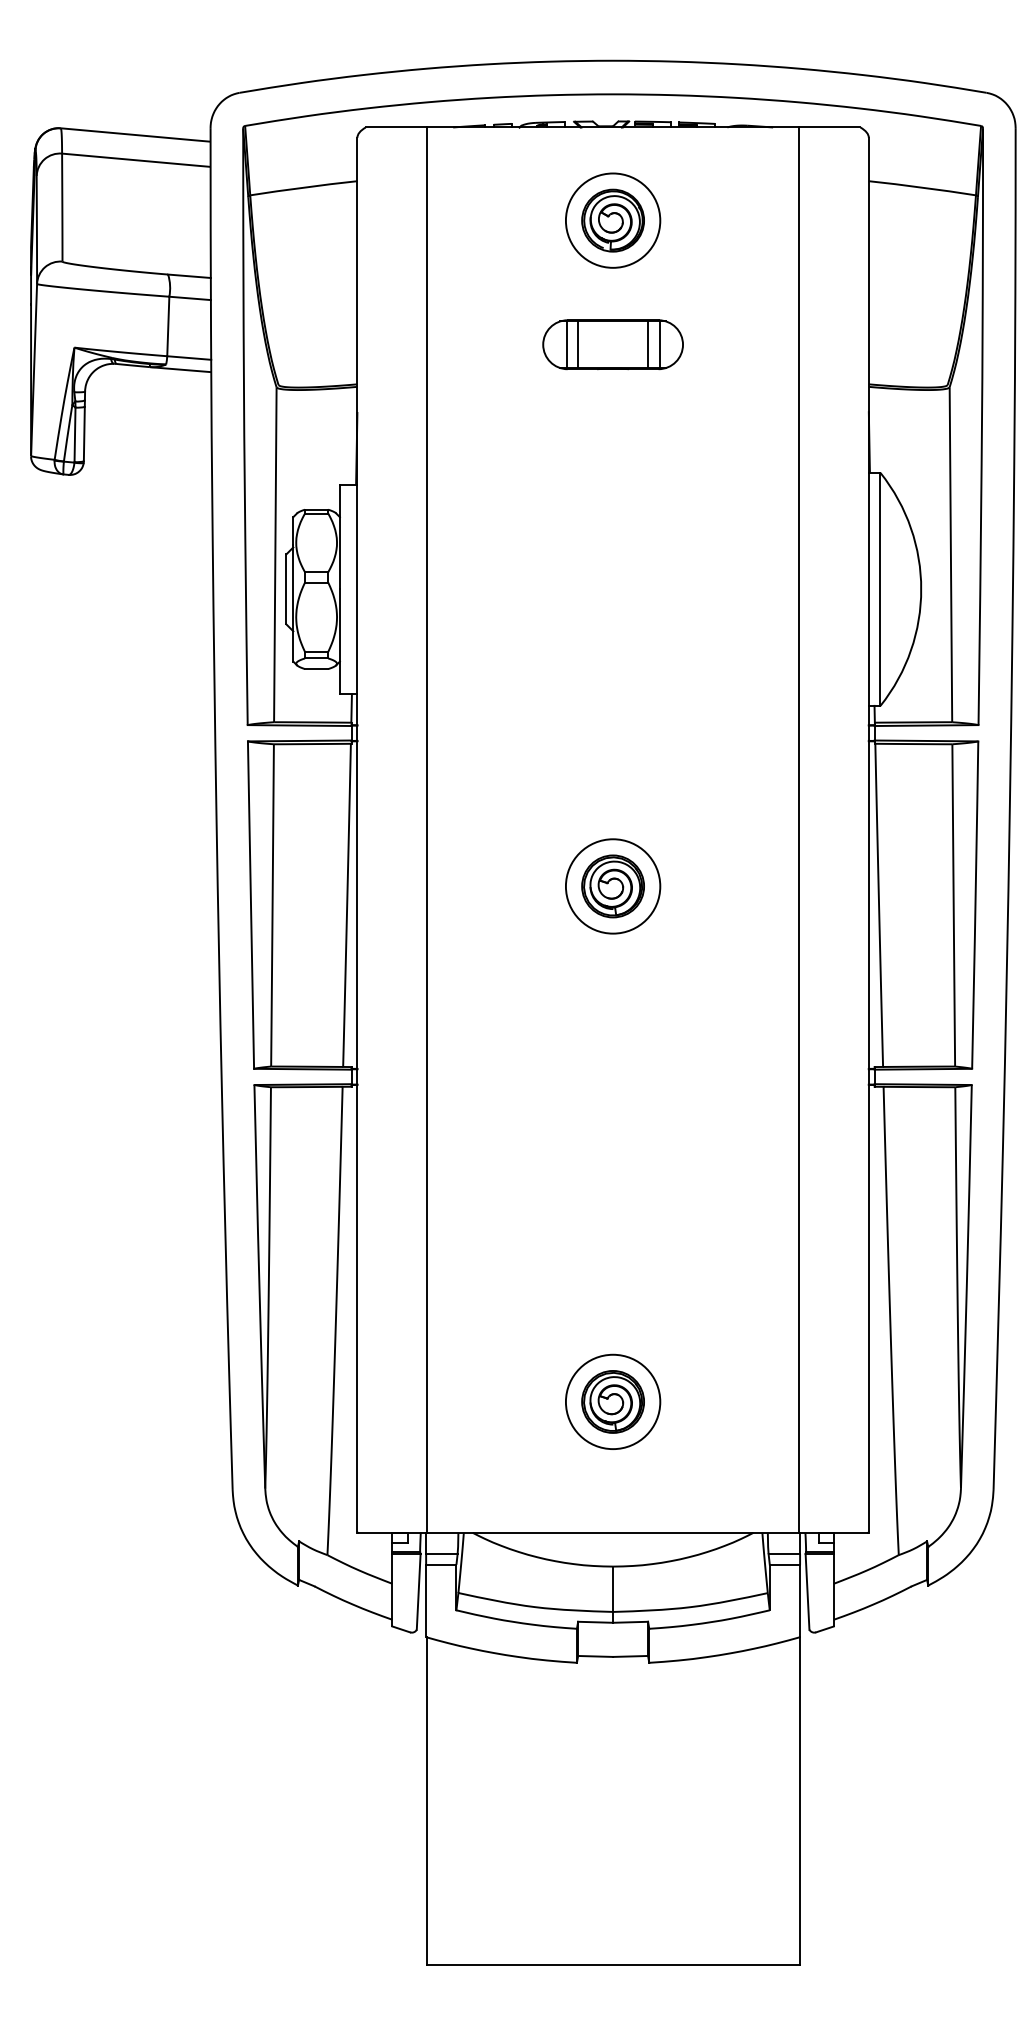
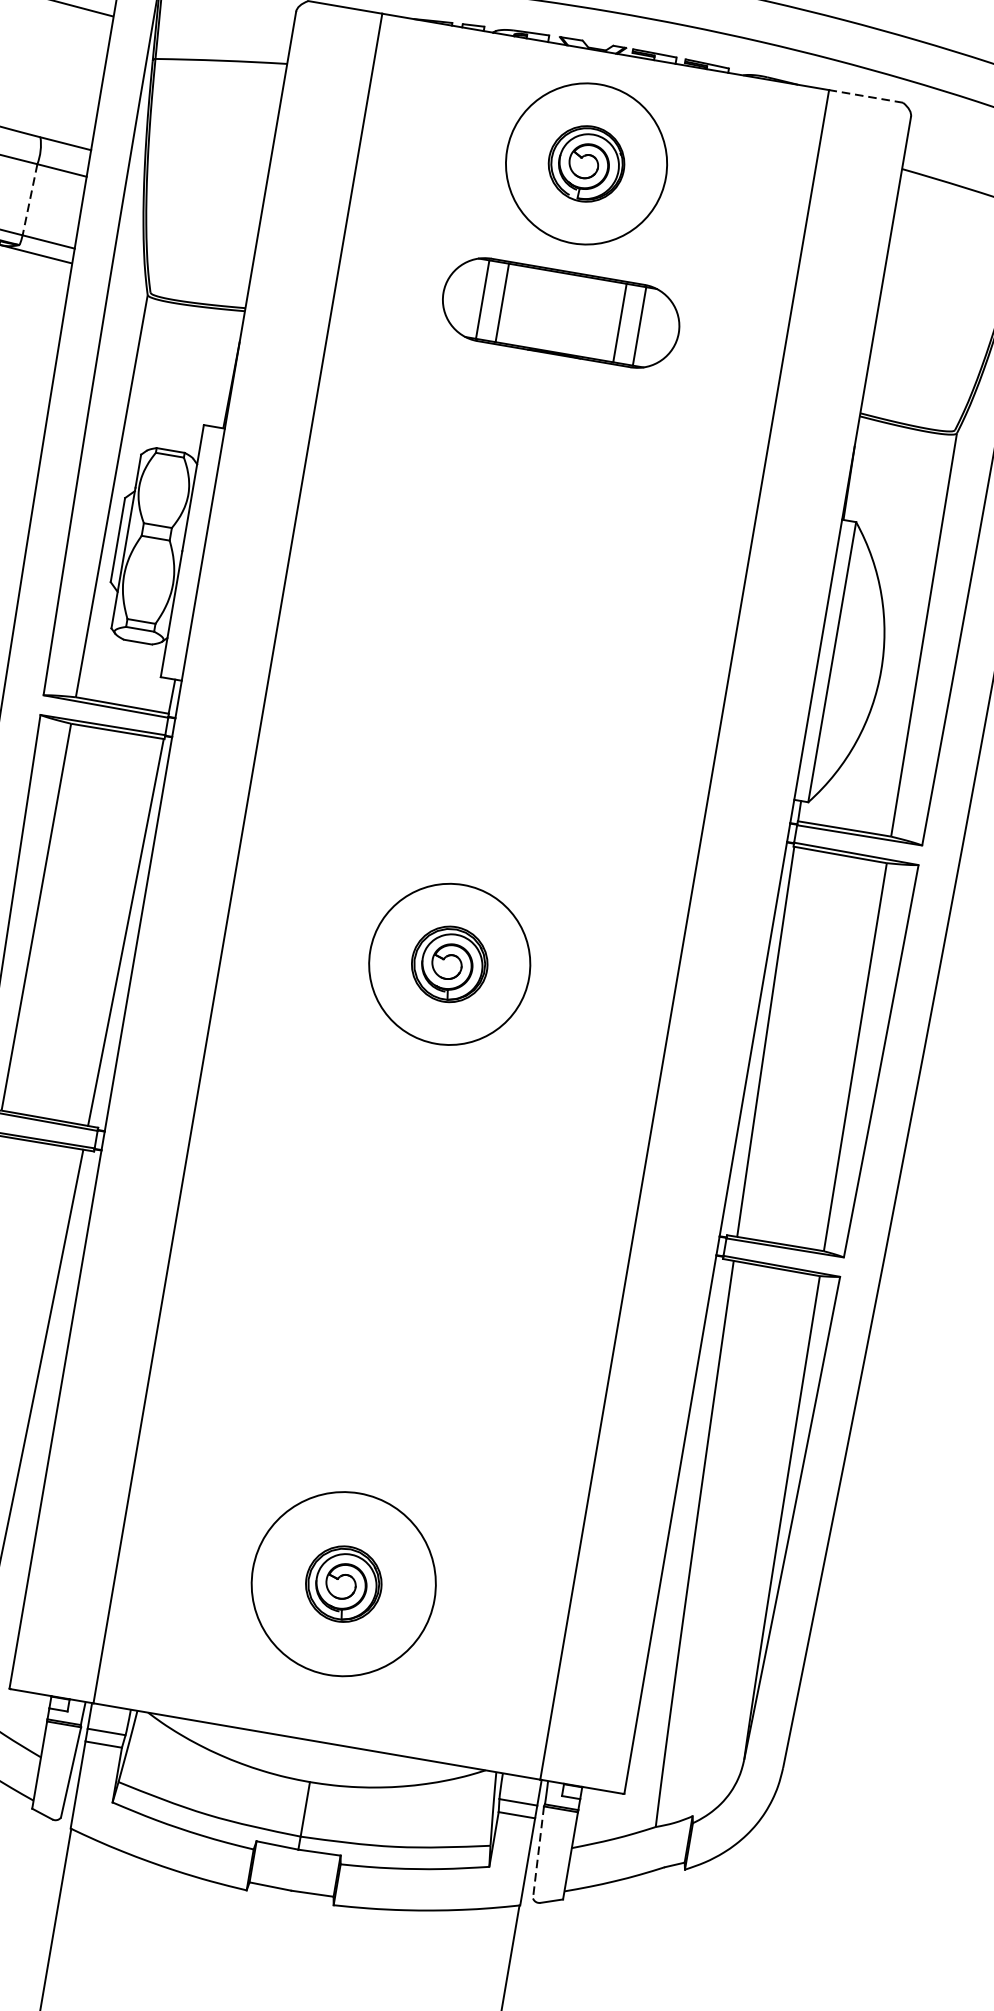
line: (829, 127) -> (865, 96), solid -> dashed
circle: (612, 220) -> (585, 163), size x1.4
line: (168, 326) -> (30, 199), solid -> dashed
part: (612, 344) -> (560, 312), size x1.4
circle: (612, 886) -> (448, 964), size x1.4
circle: (612, 1401) -> (343, 1583), size x1.6
line: (807, 1591) -> (538, 1851), solid -> dashed

